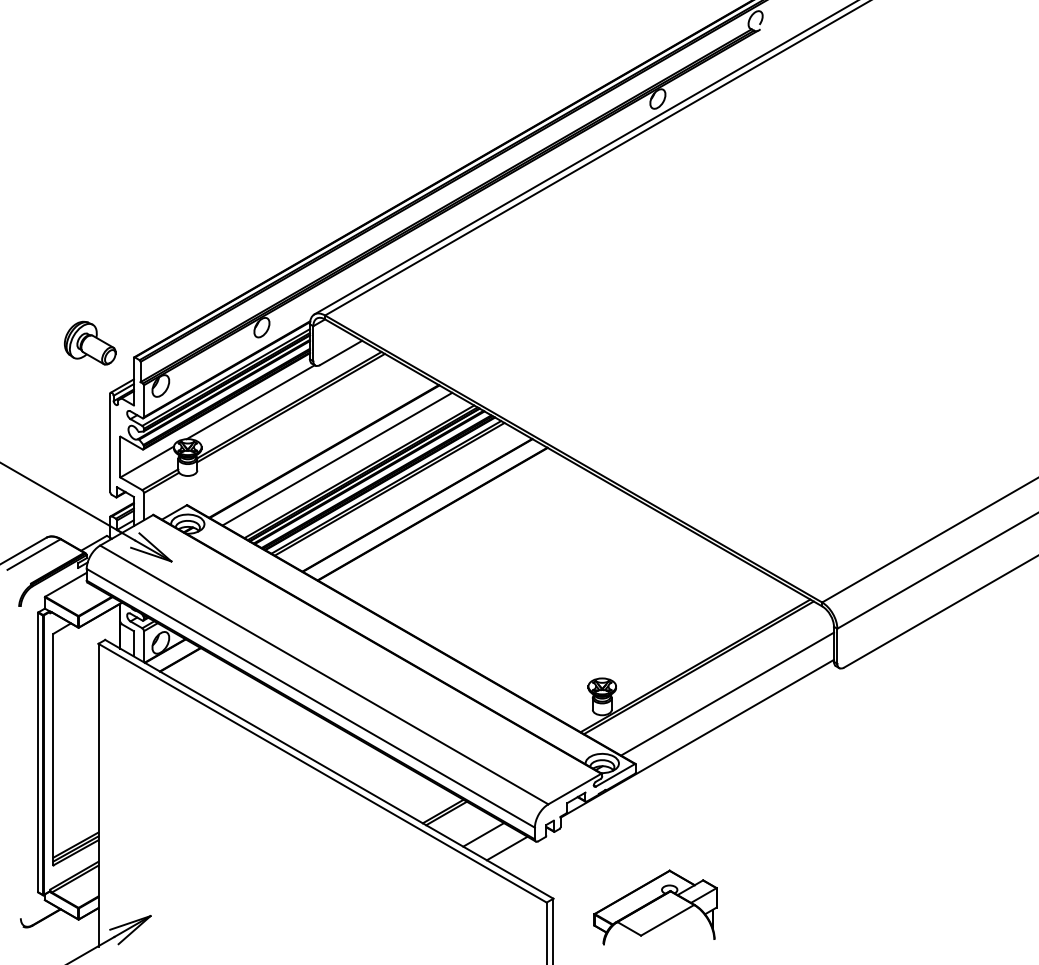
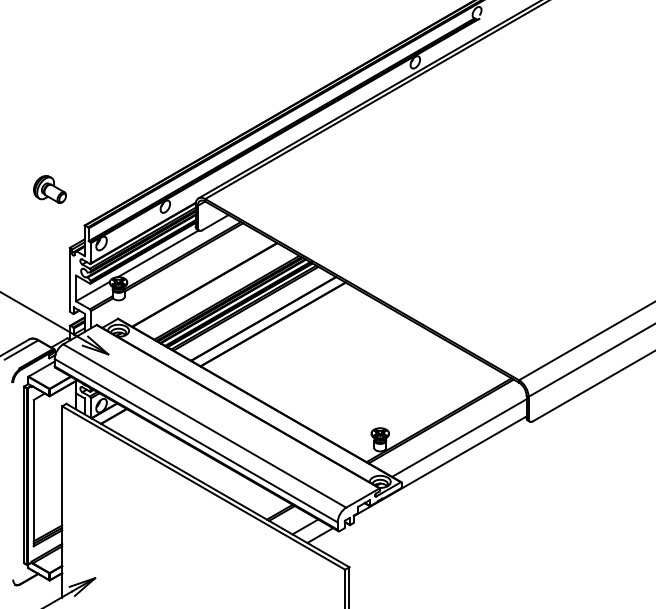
part: (89, 343) -> (49, 189), moved
line: (336, 458) -> (212, 289), removed
part: (654, 907) -> (413, 572), removed

